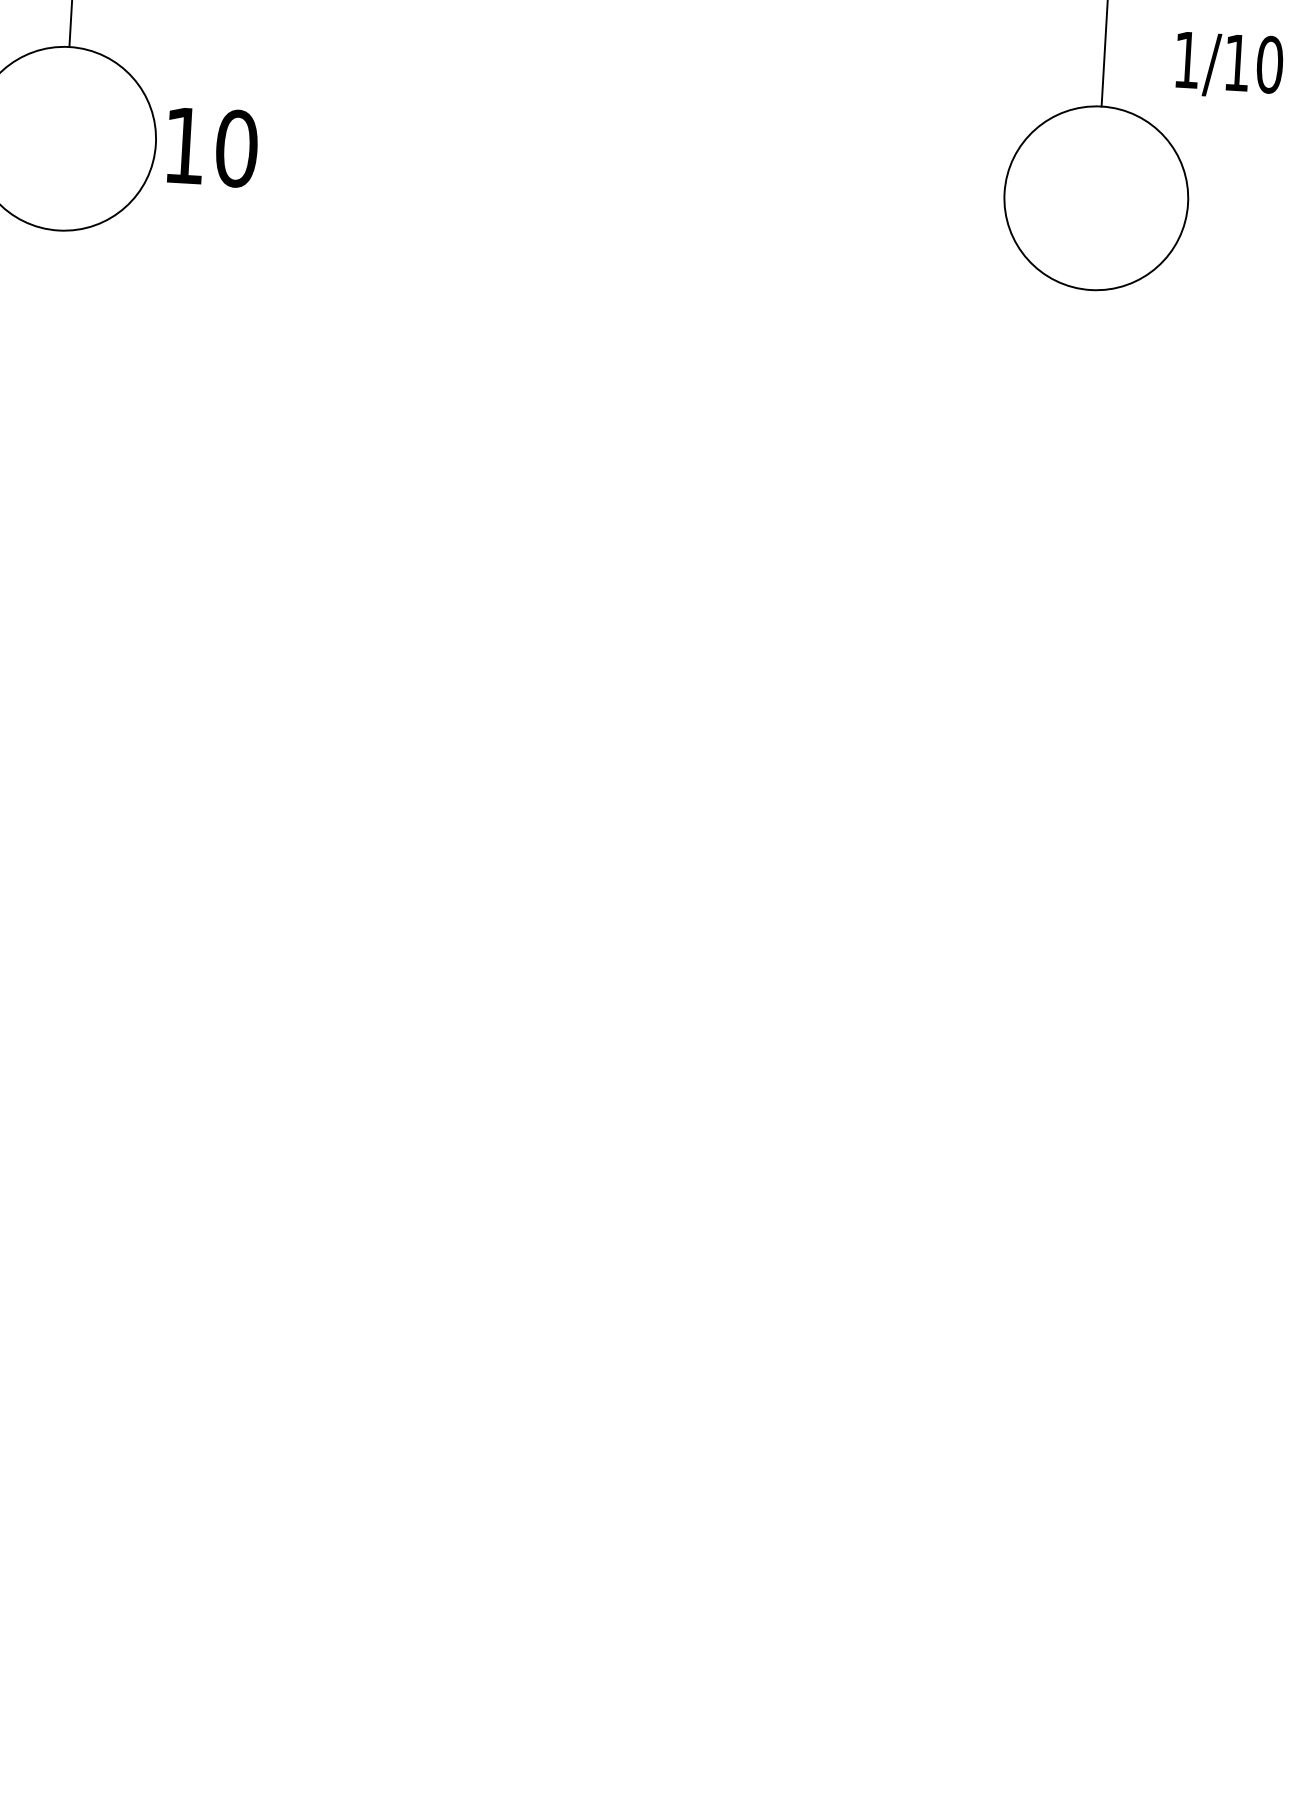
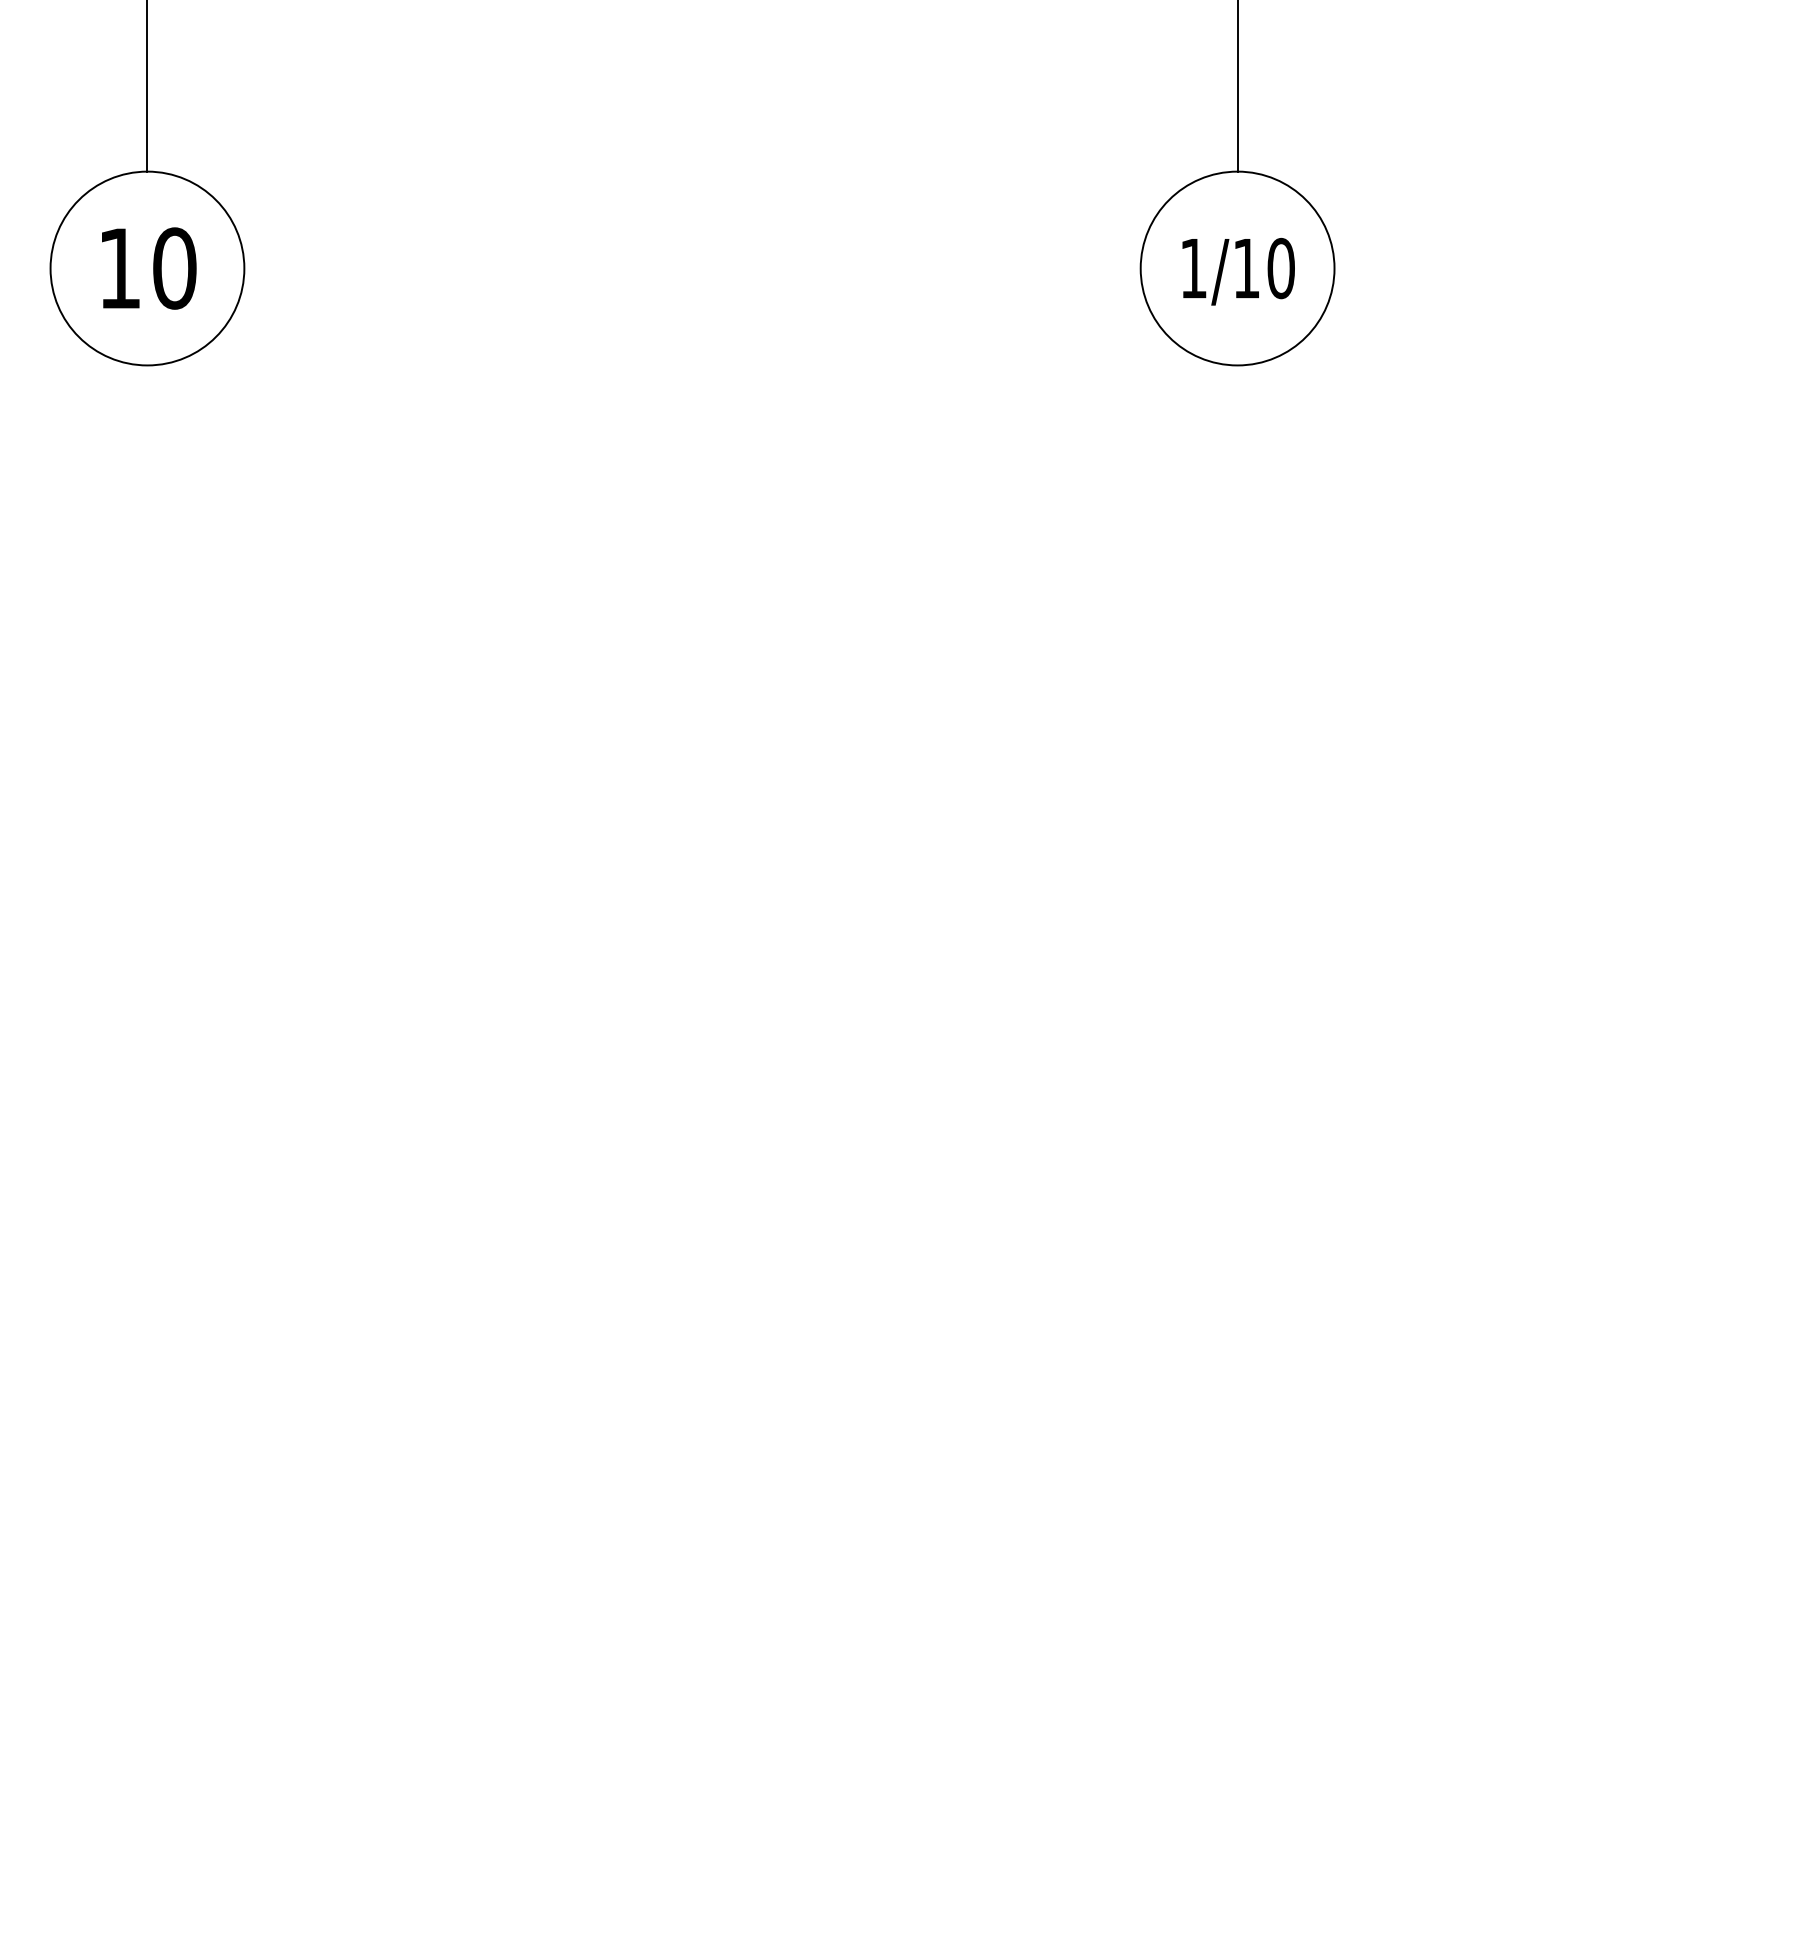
text: (1229, 65) -> (1238, 271), moved
text: (212, 147) -> (149, 268), moved

